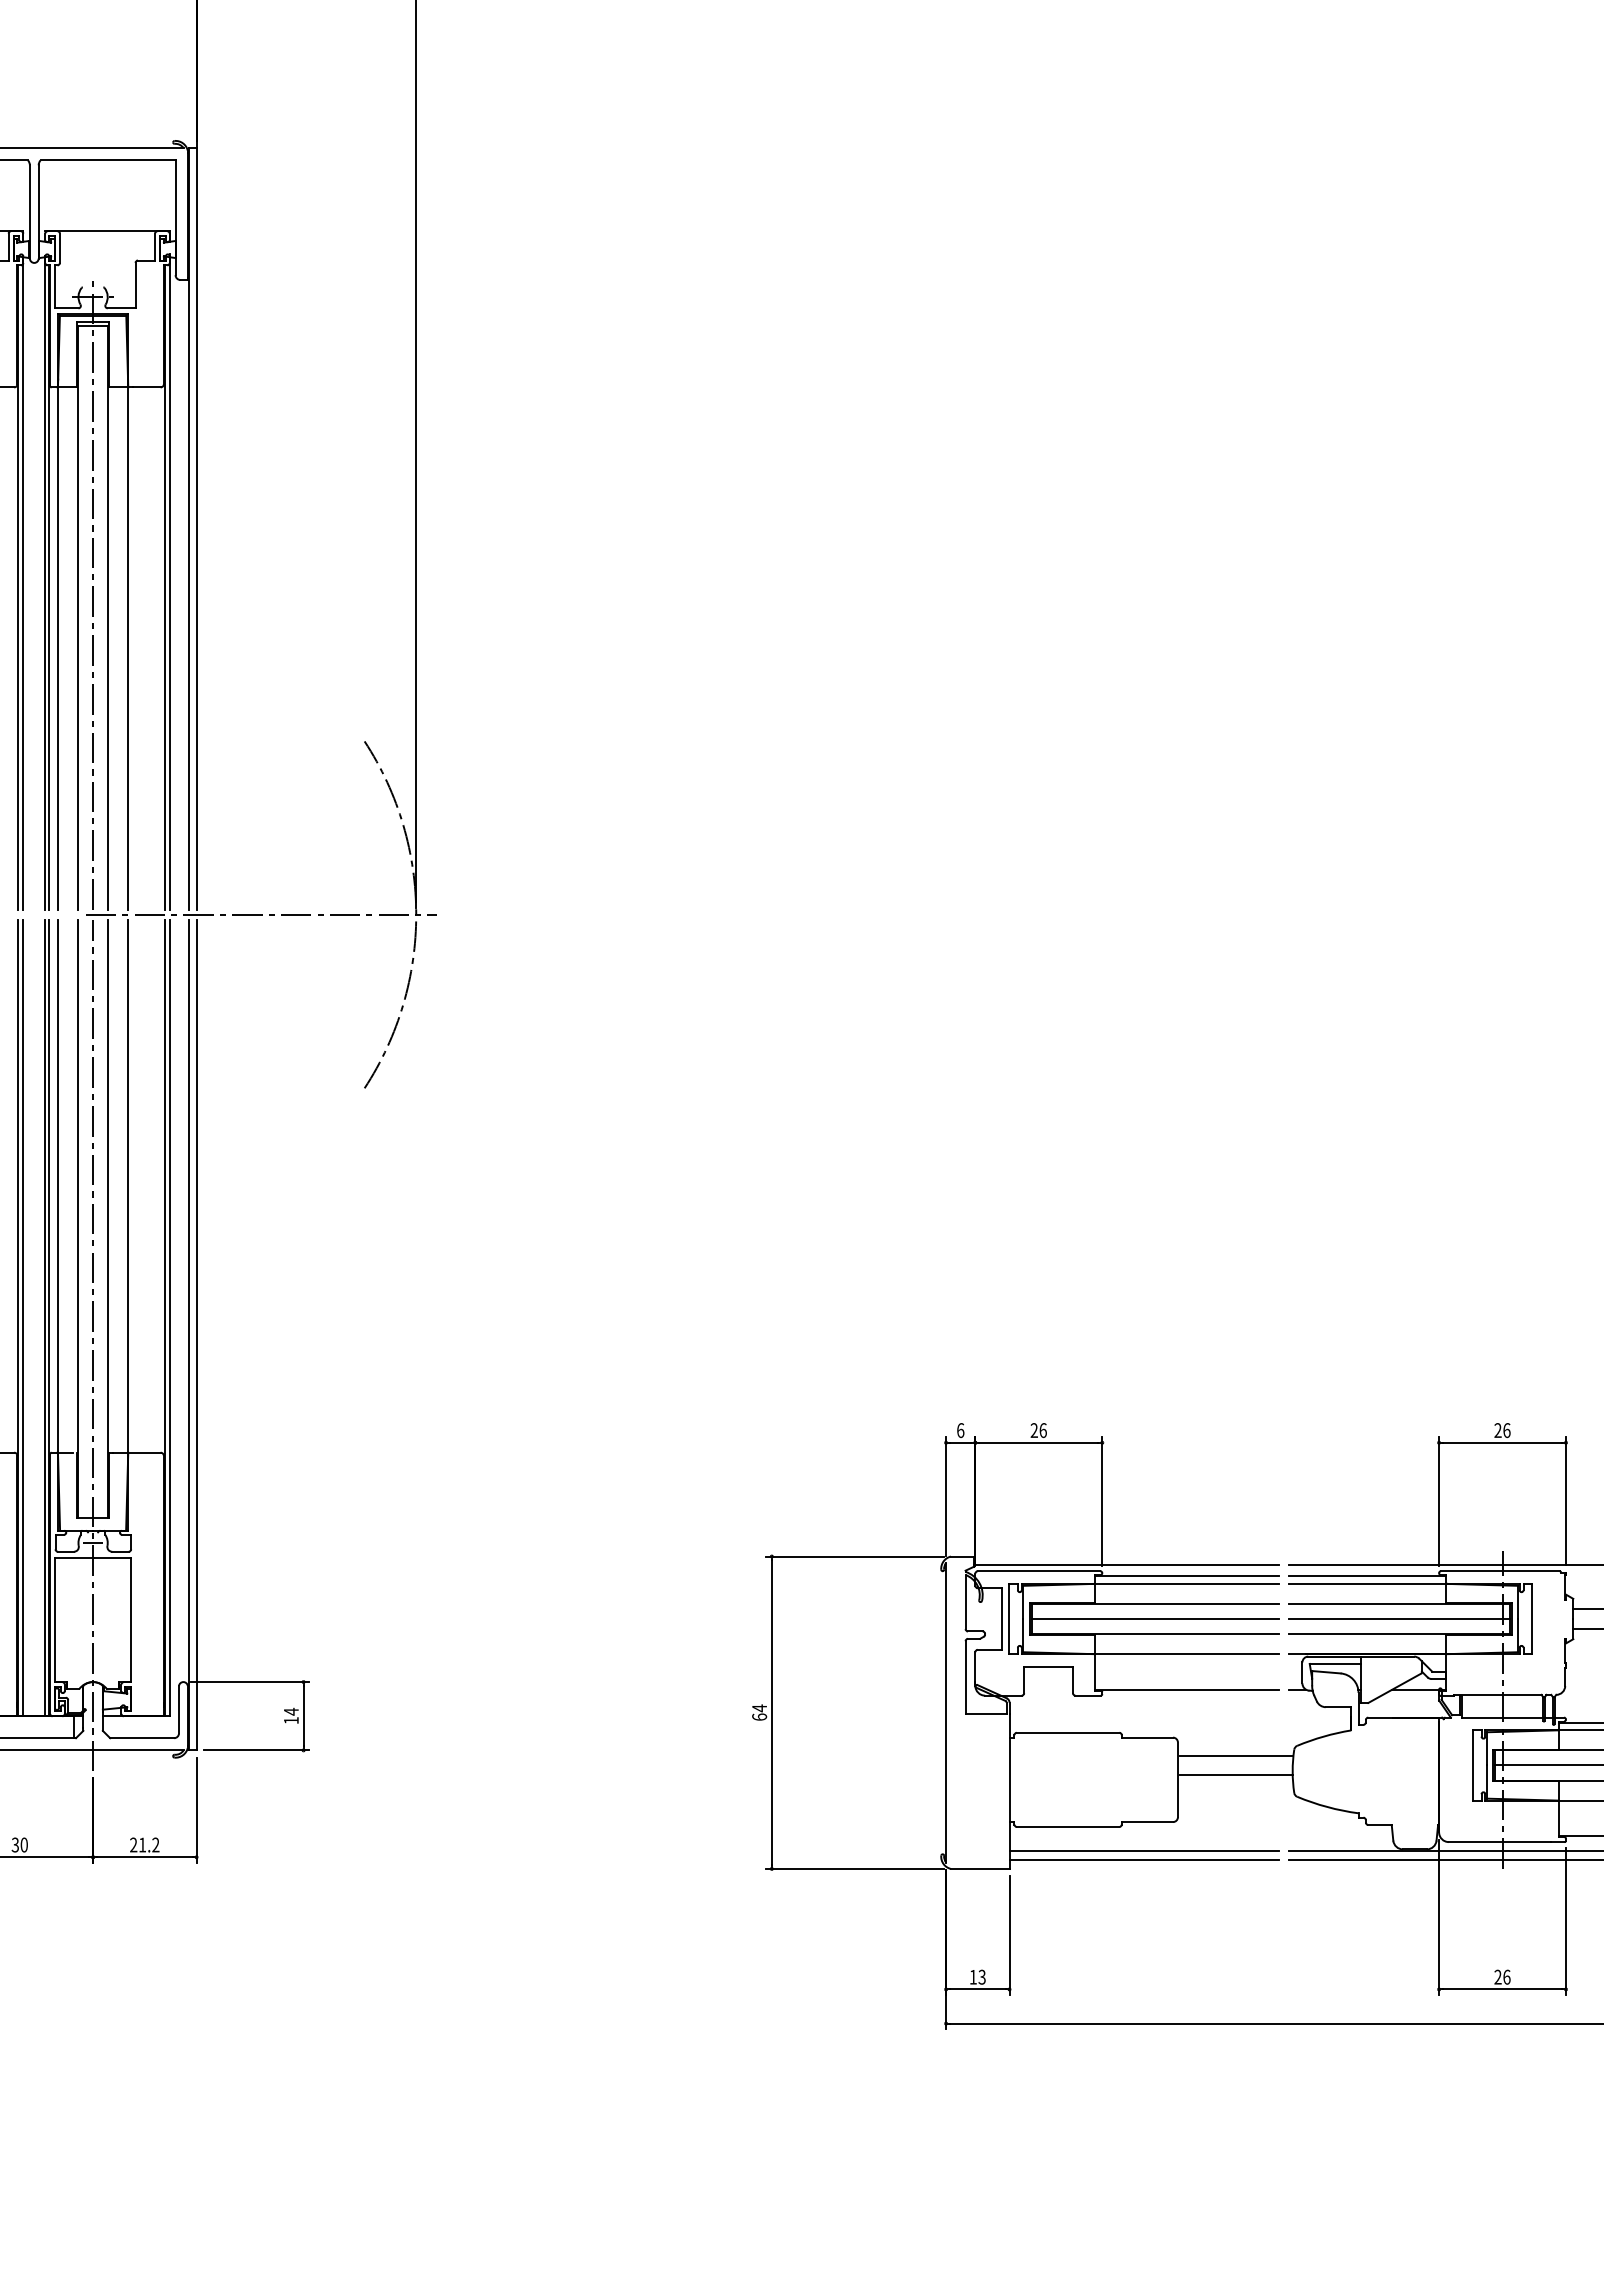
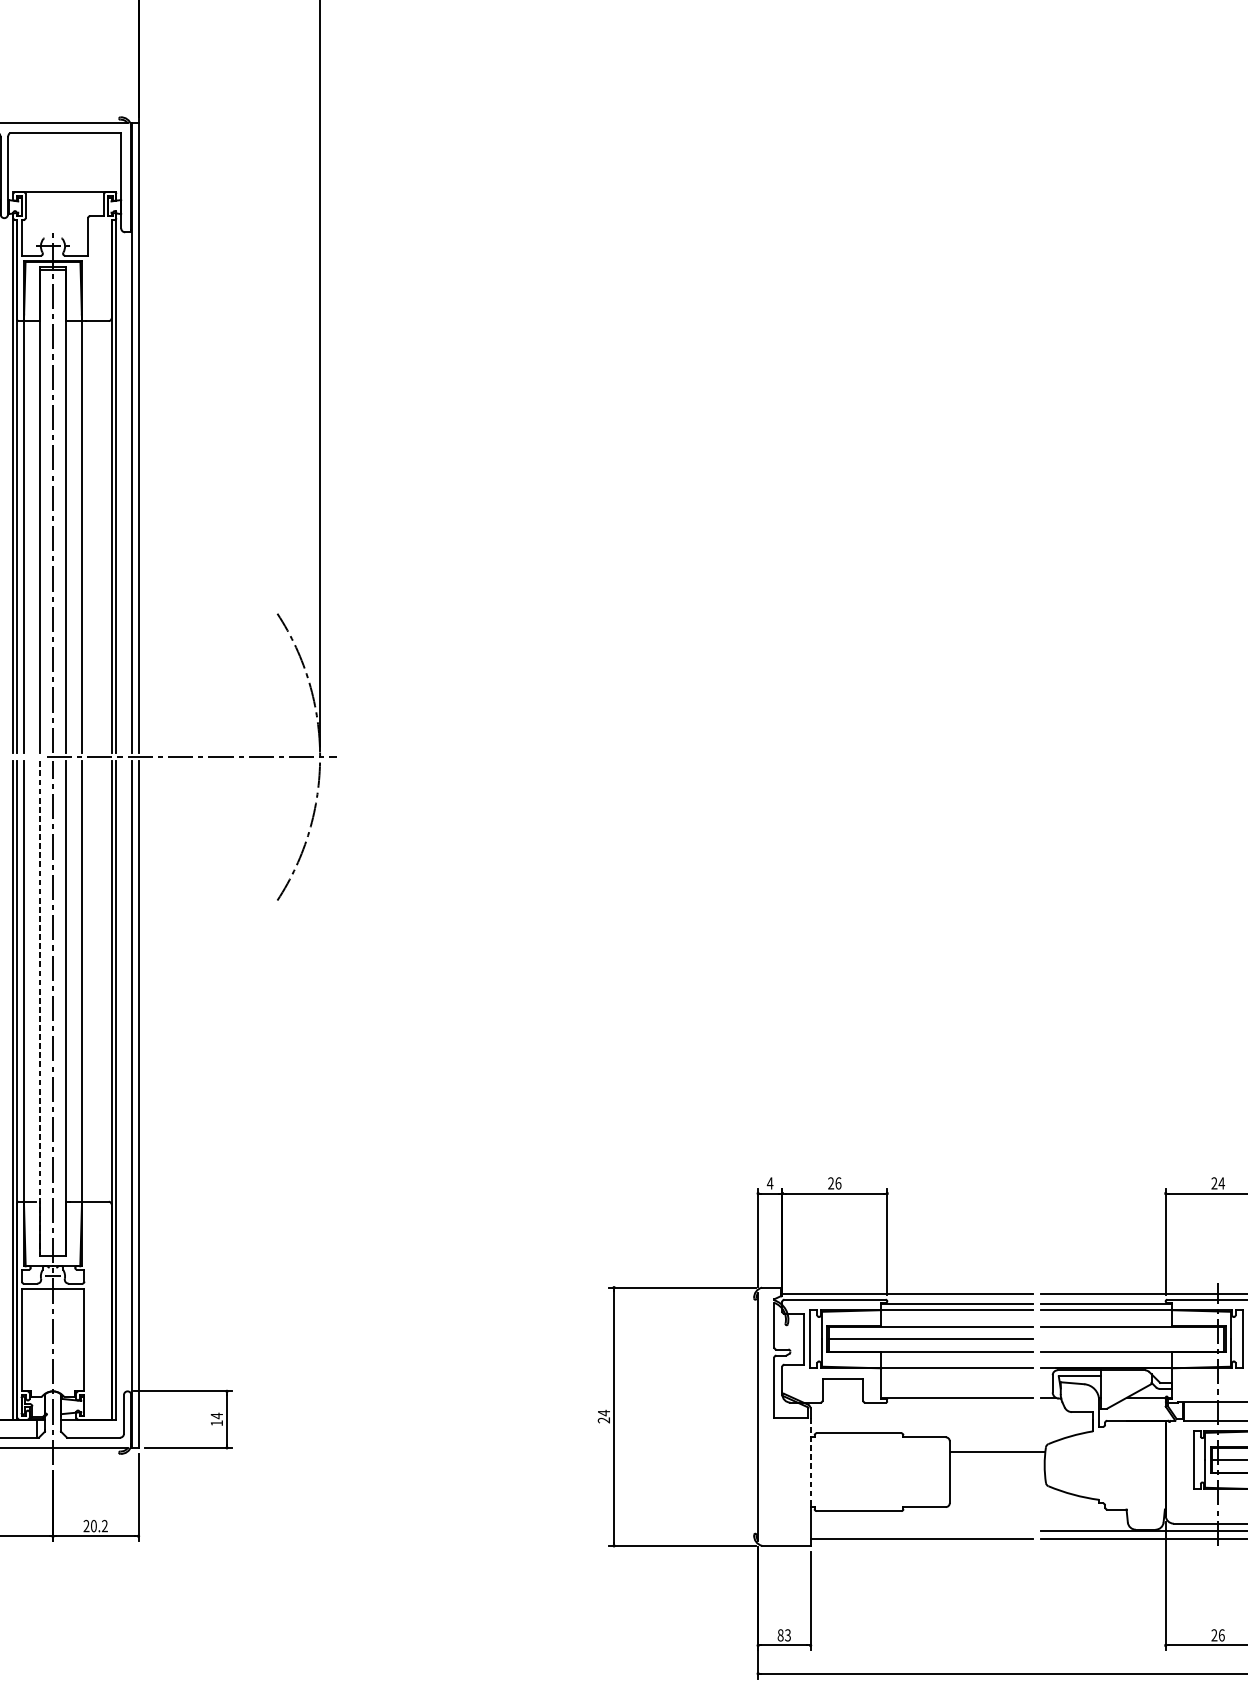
line: (77, 1219) -> (40, 1008), solid -> dashed
text: (960, 1430) -> (770, 1183), 6 -> 4
text: (1506, 1430) -> (1221, 1183), 26 -> 24
line: (1398, 1619) -> (1132, 1339), removed
text: (759, 1716) -> (603, 1419), 64 -> 24
line: (1009, 1768) -> (810, 1462), solid -> dashed
line: (1235, 1775) -> (997, 1468), removed
text: (142, 1844) -> (93, 1525), 21.2 -> 20.2
line: (1143, 1851) -> (921, 1531), removed
text: (972, 1976) -> (779, 1634), 13 -> 83

